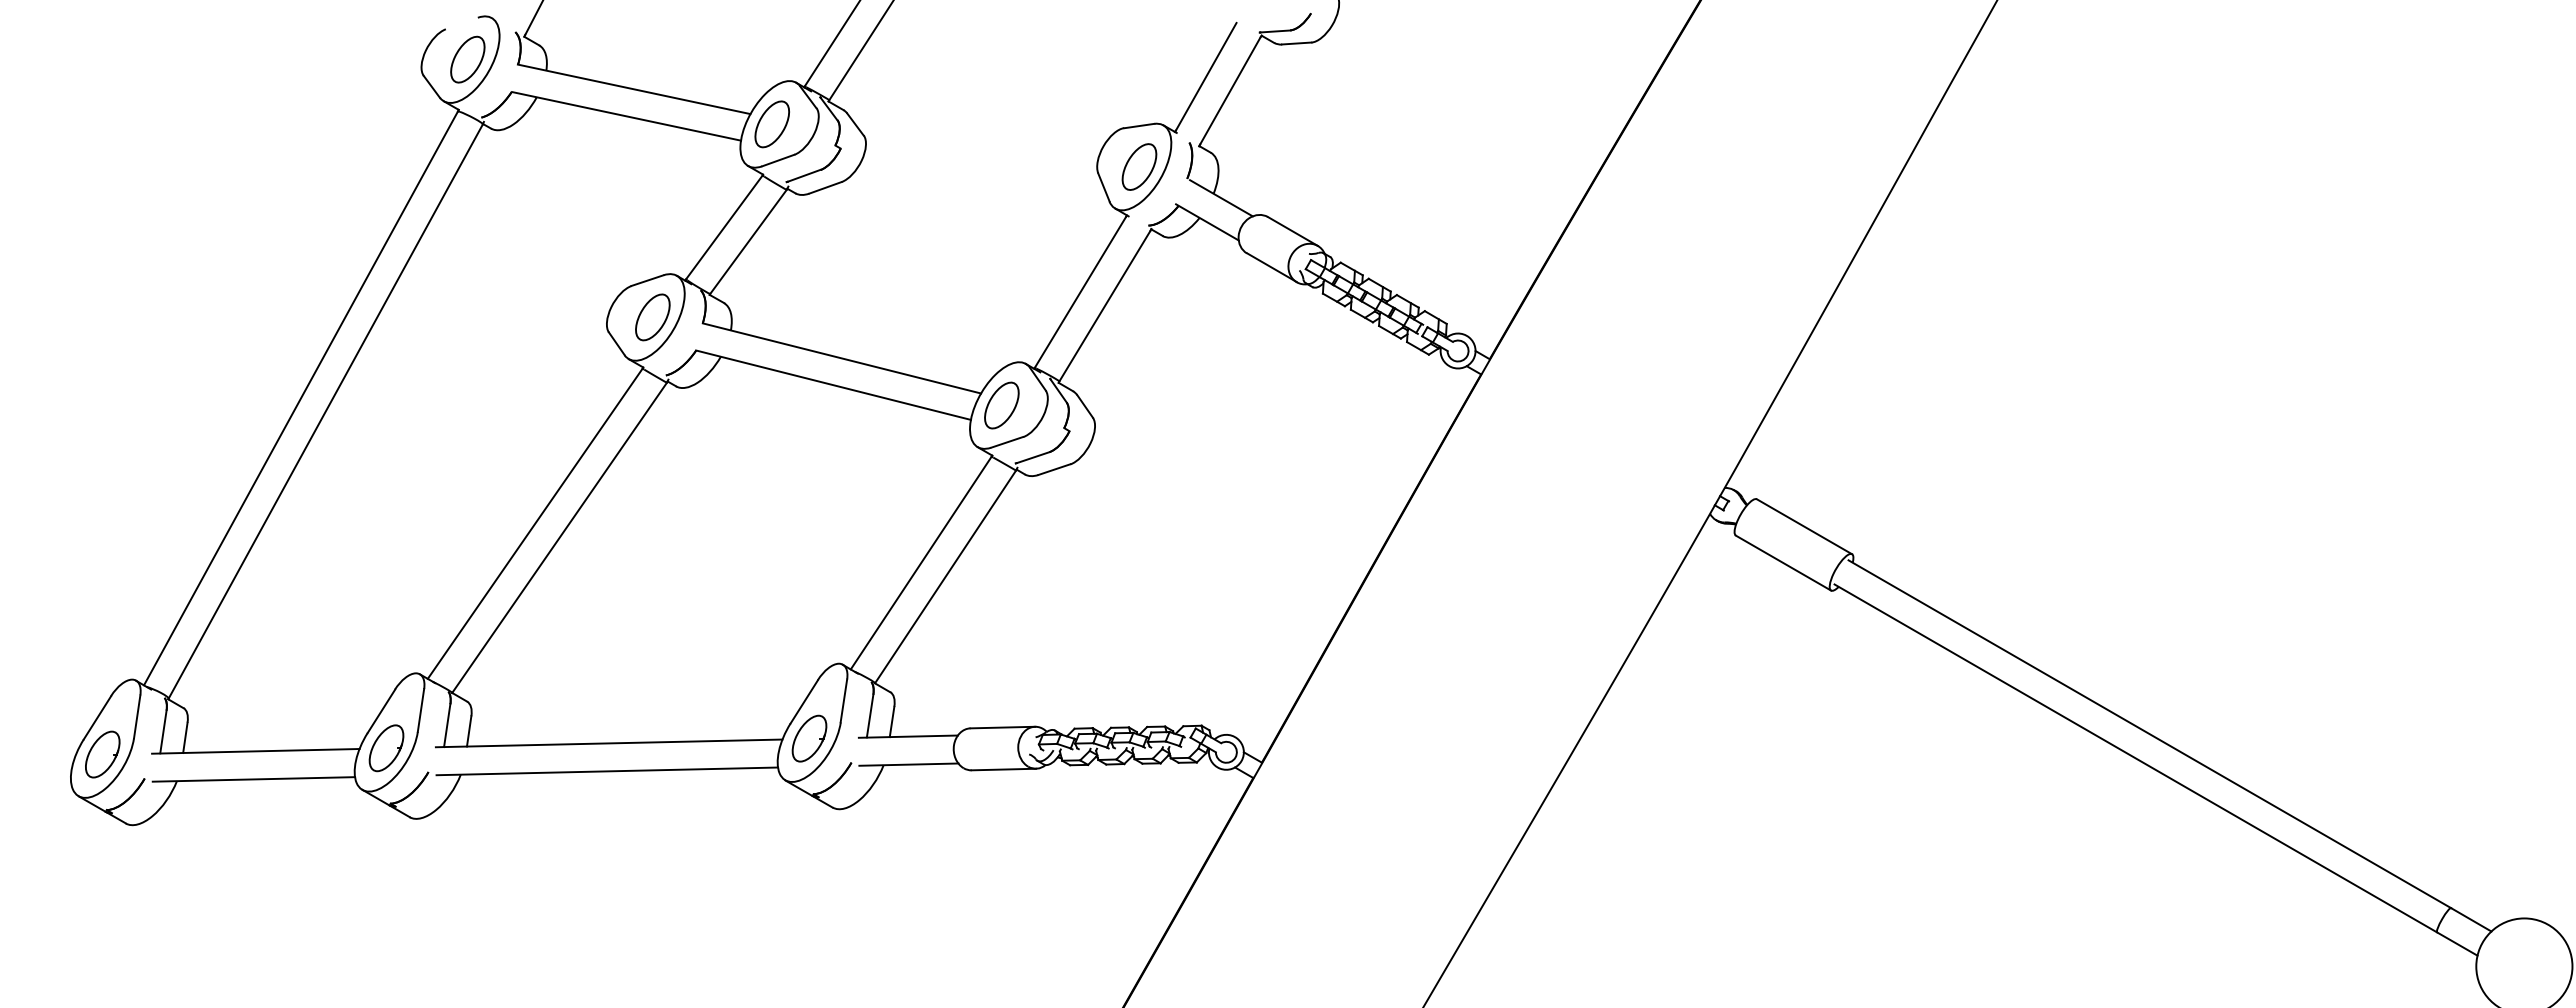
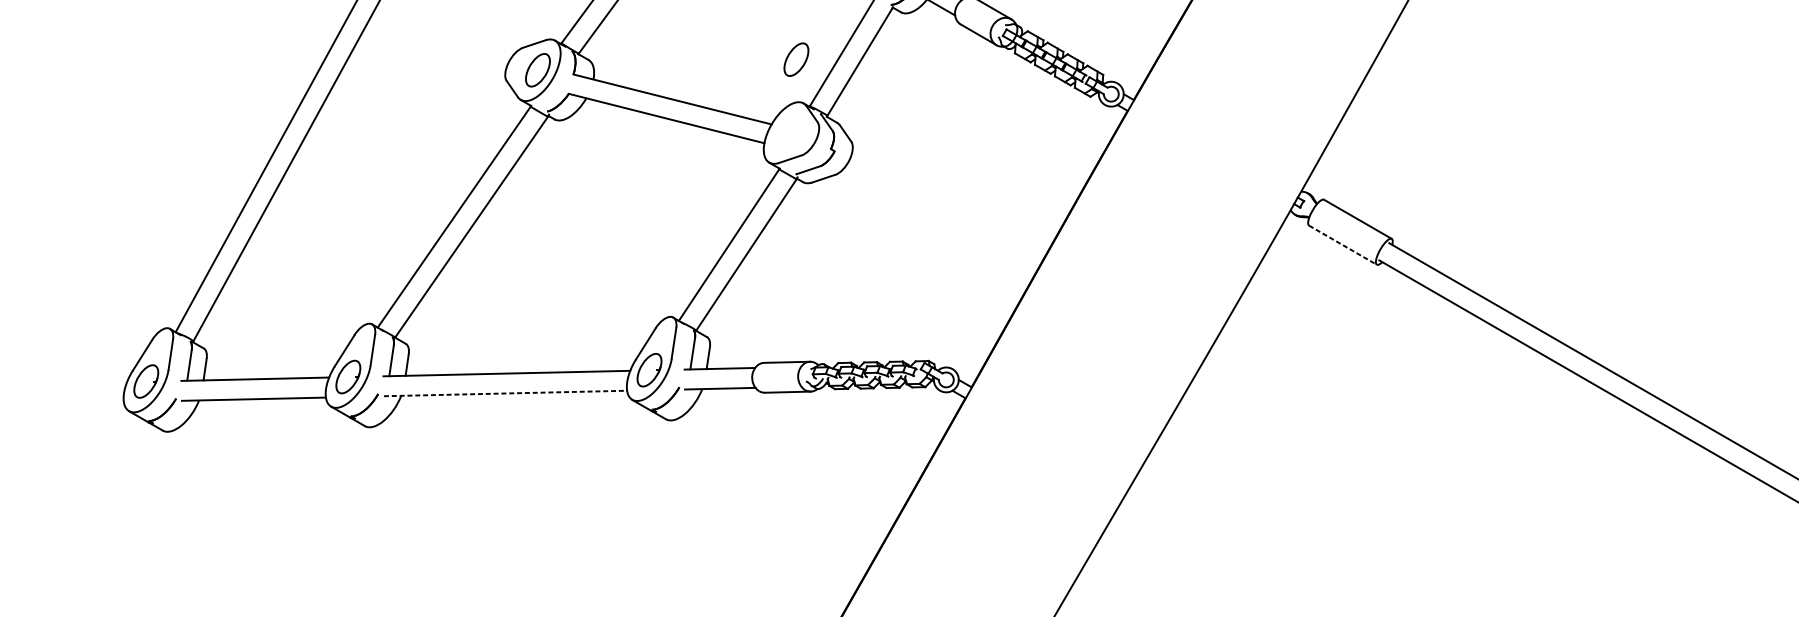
part: (1001, 405) -> (796, 59), moved
line: (1783, 563) -> (1342, 245), solid -> dashed
line: (607, 771) -> (505, 393), solid -> dashed

